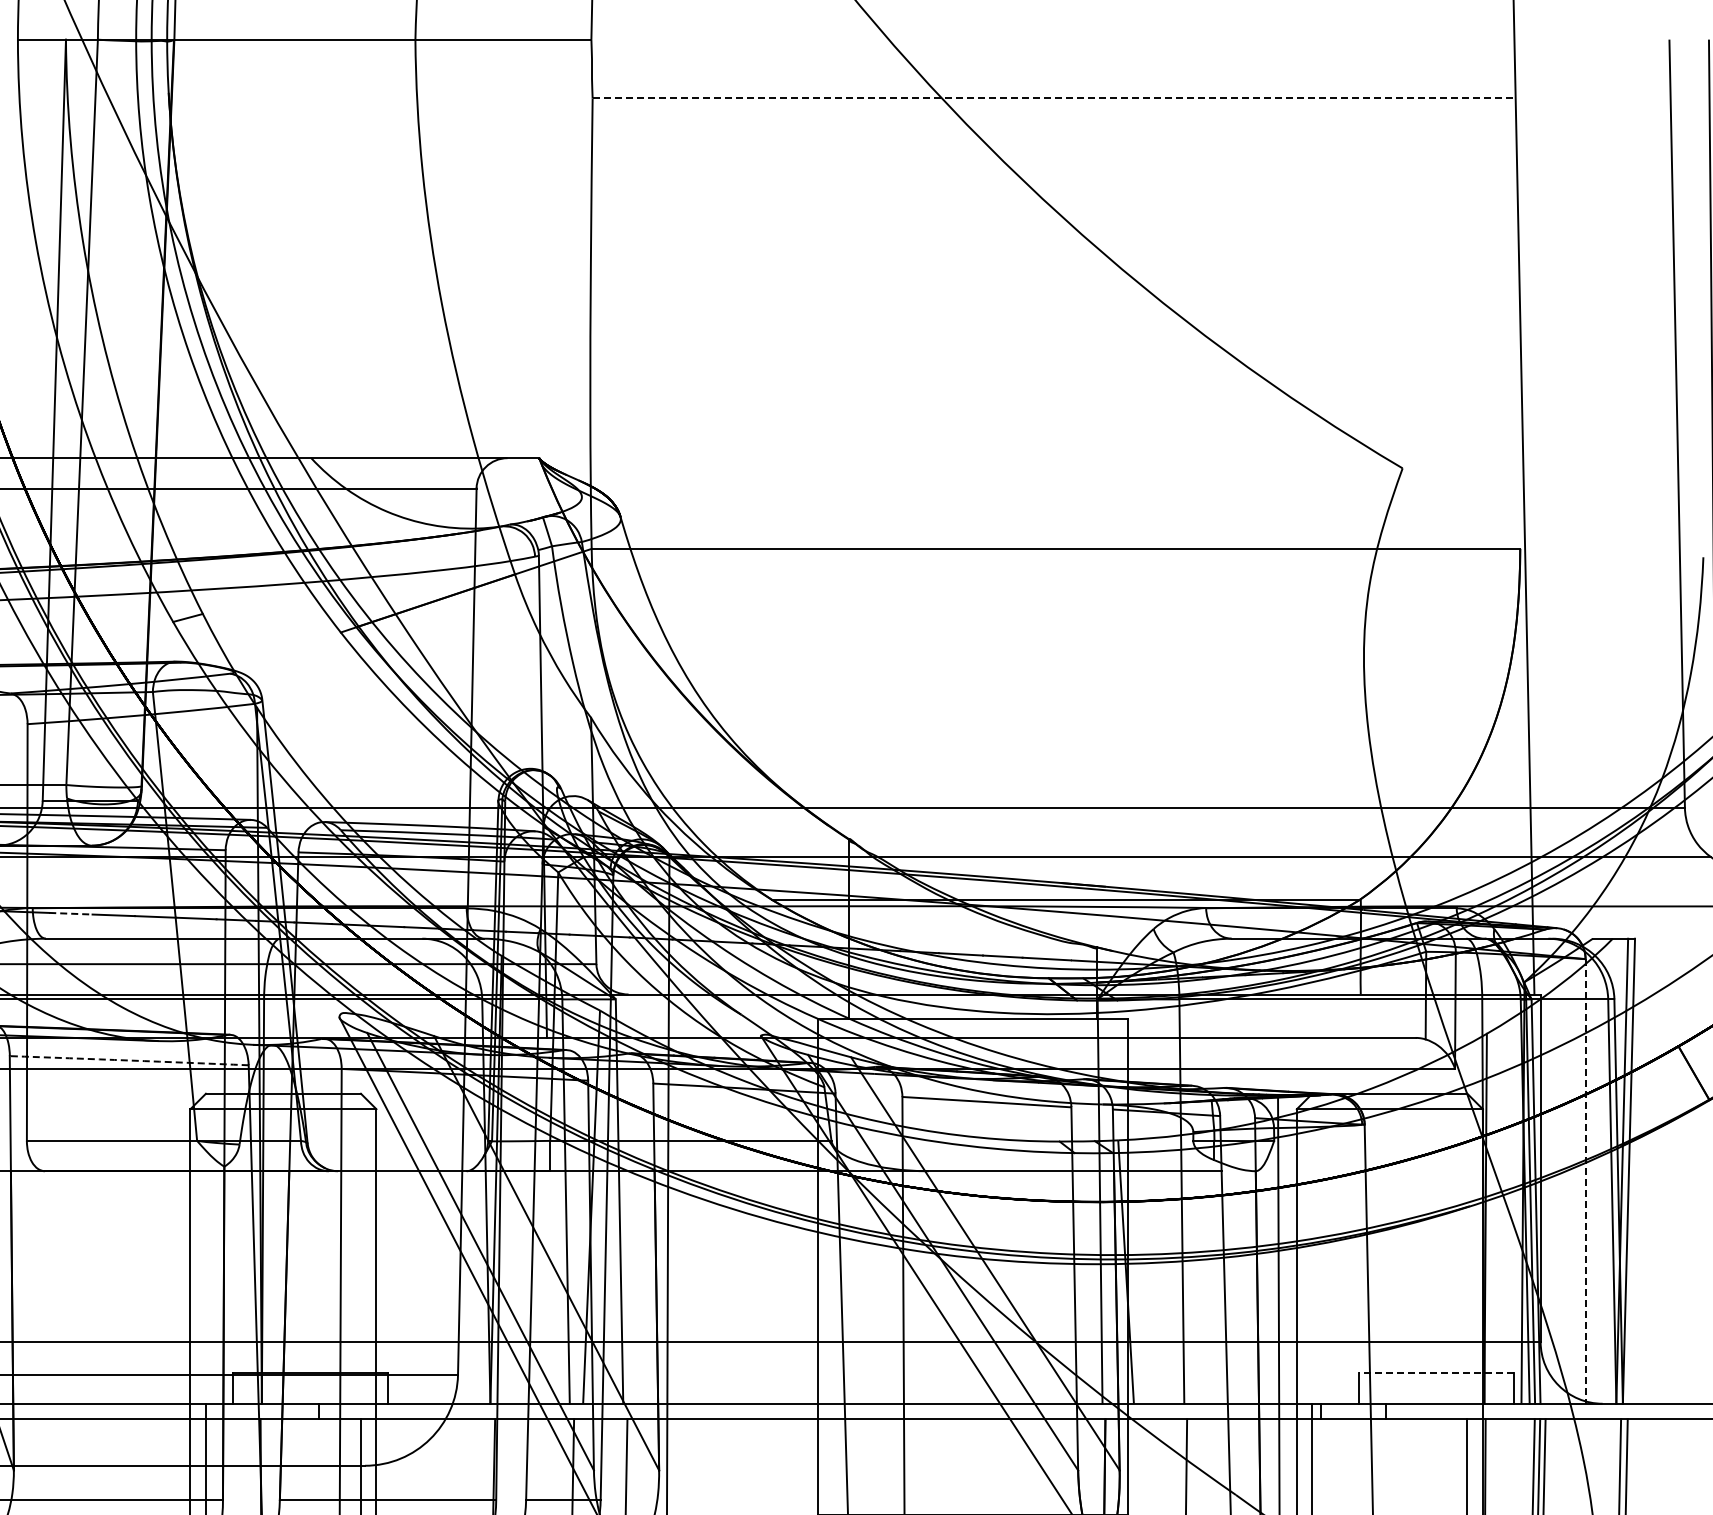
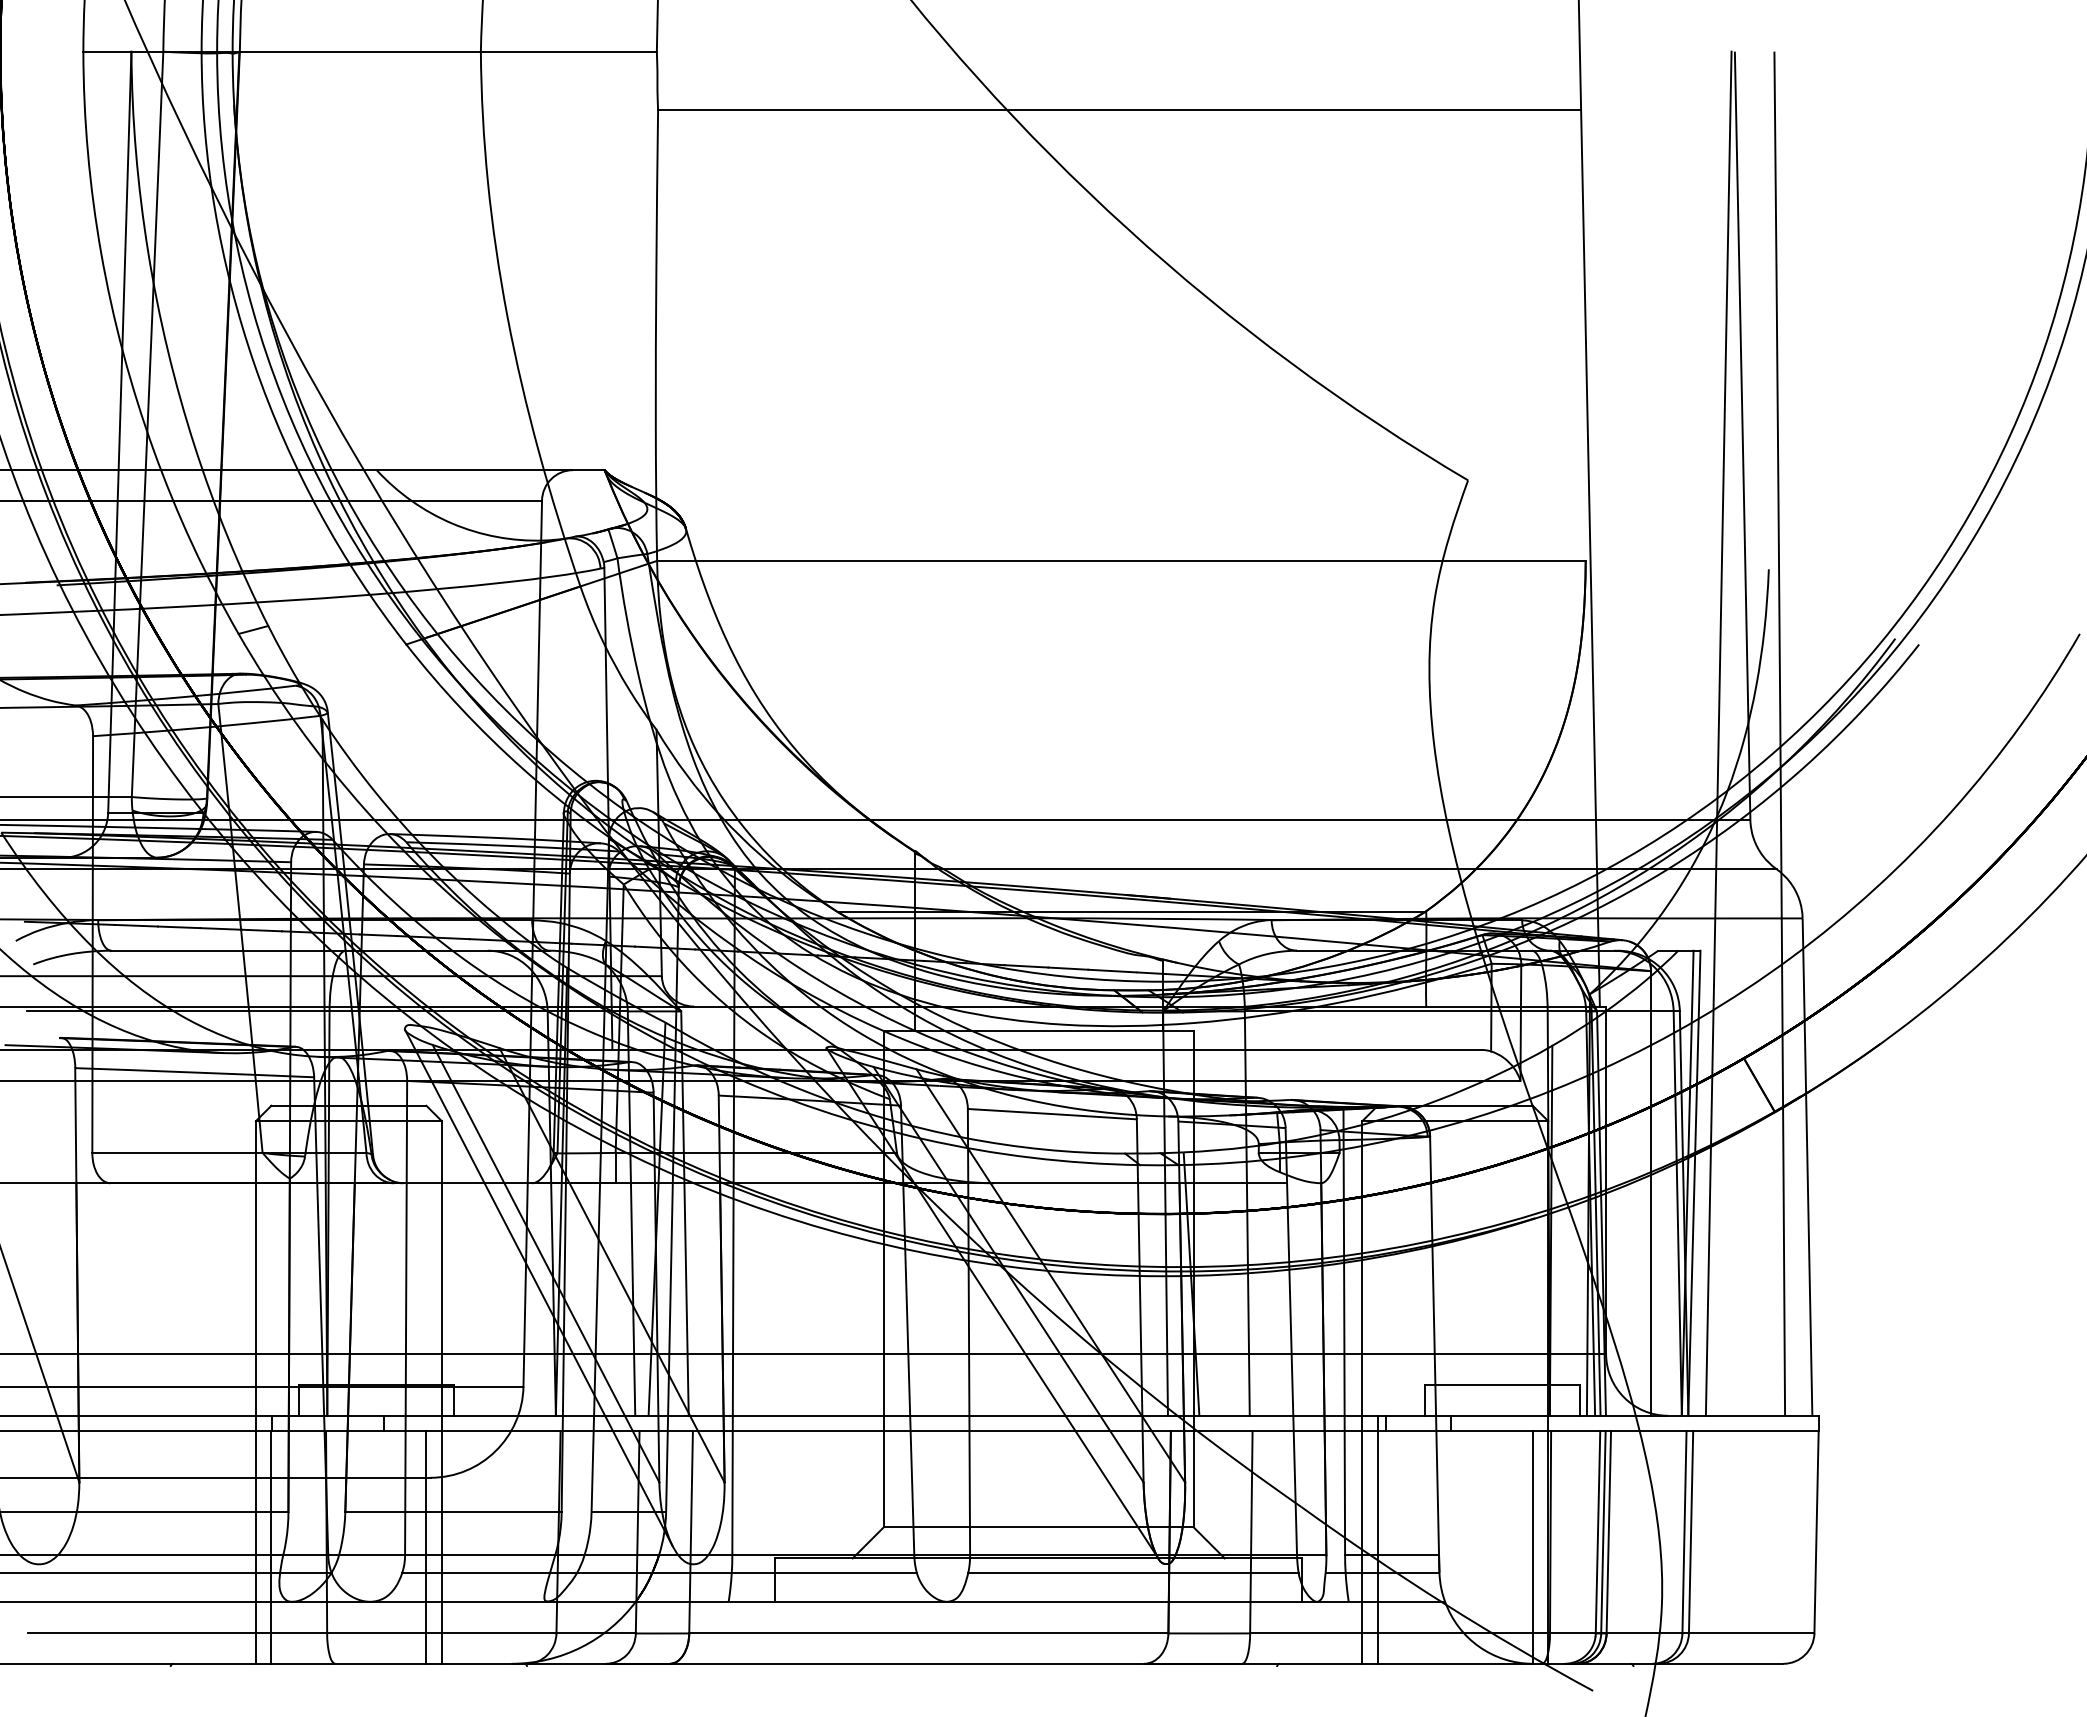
line: (1055, 98) -> (1120, 110), dashed -> solid
line: (1653, 721) -> (1718, 733), added
line: (71, 913) -> (136, 925), dashed -> solid
arc: (129, 1060) -> (194, 1072), dashed -> solid
line: (1586, 1181) -> (1651, 1193), dashed -> solid
line: (1437, 1372) -> (1502, 1384), dashed -> solid

